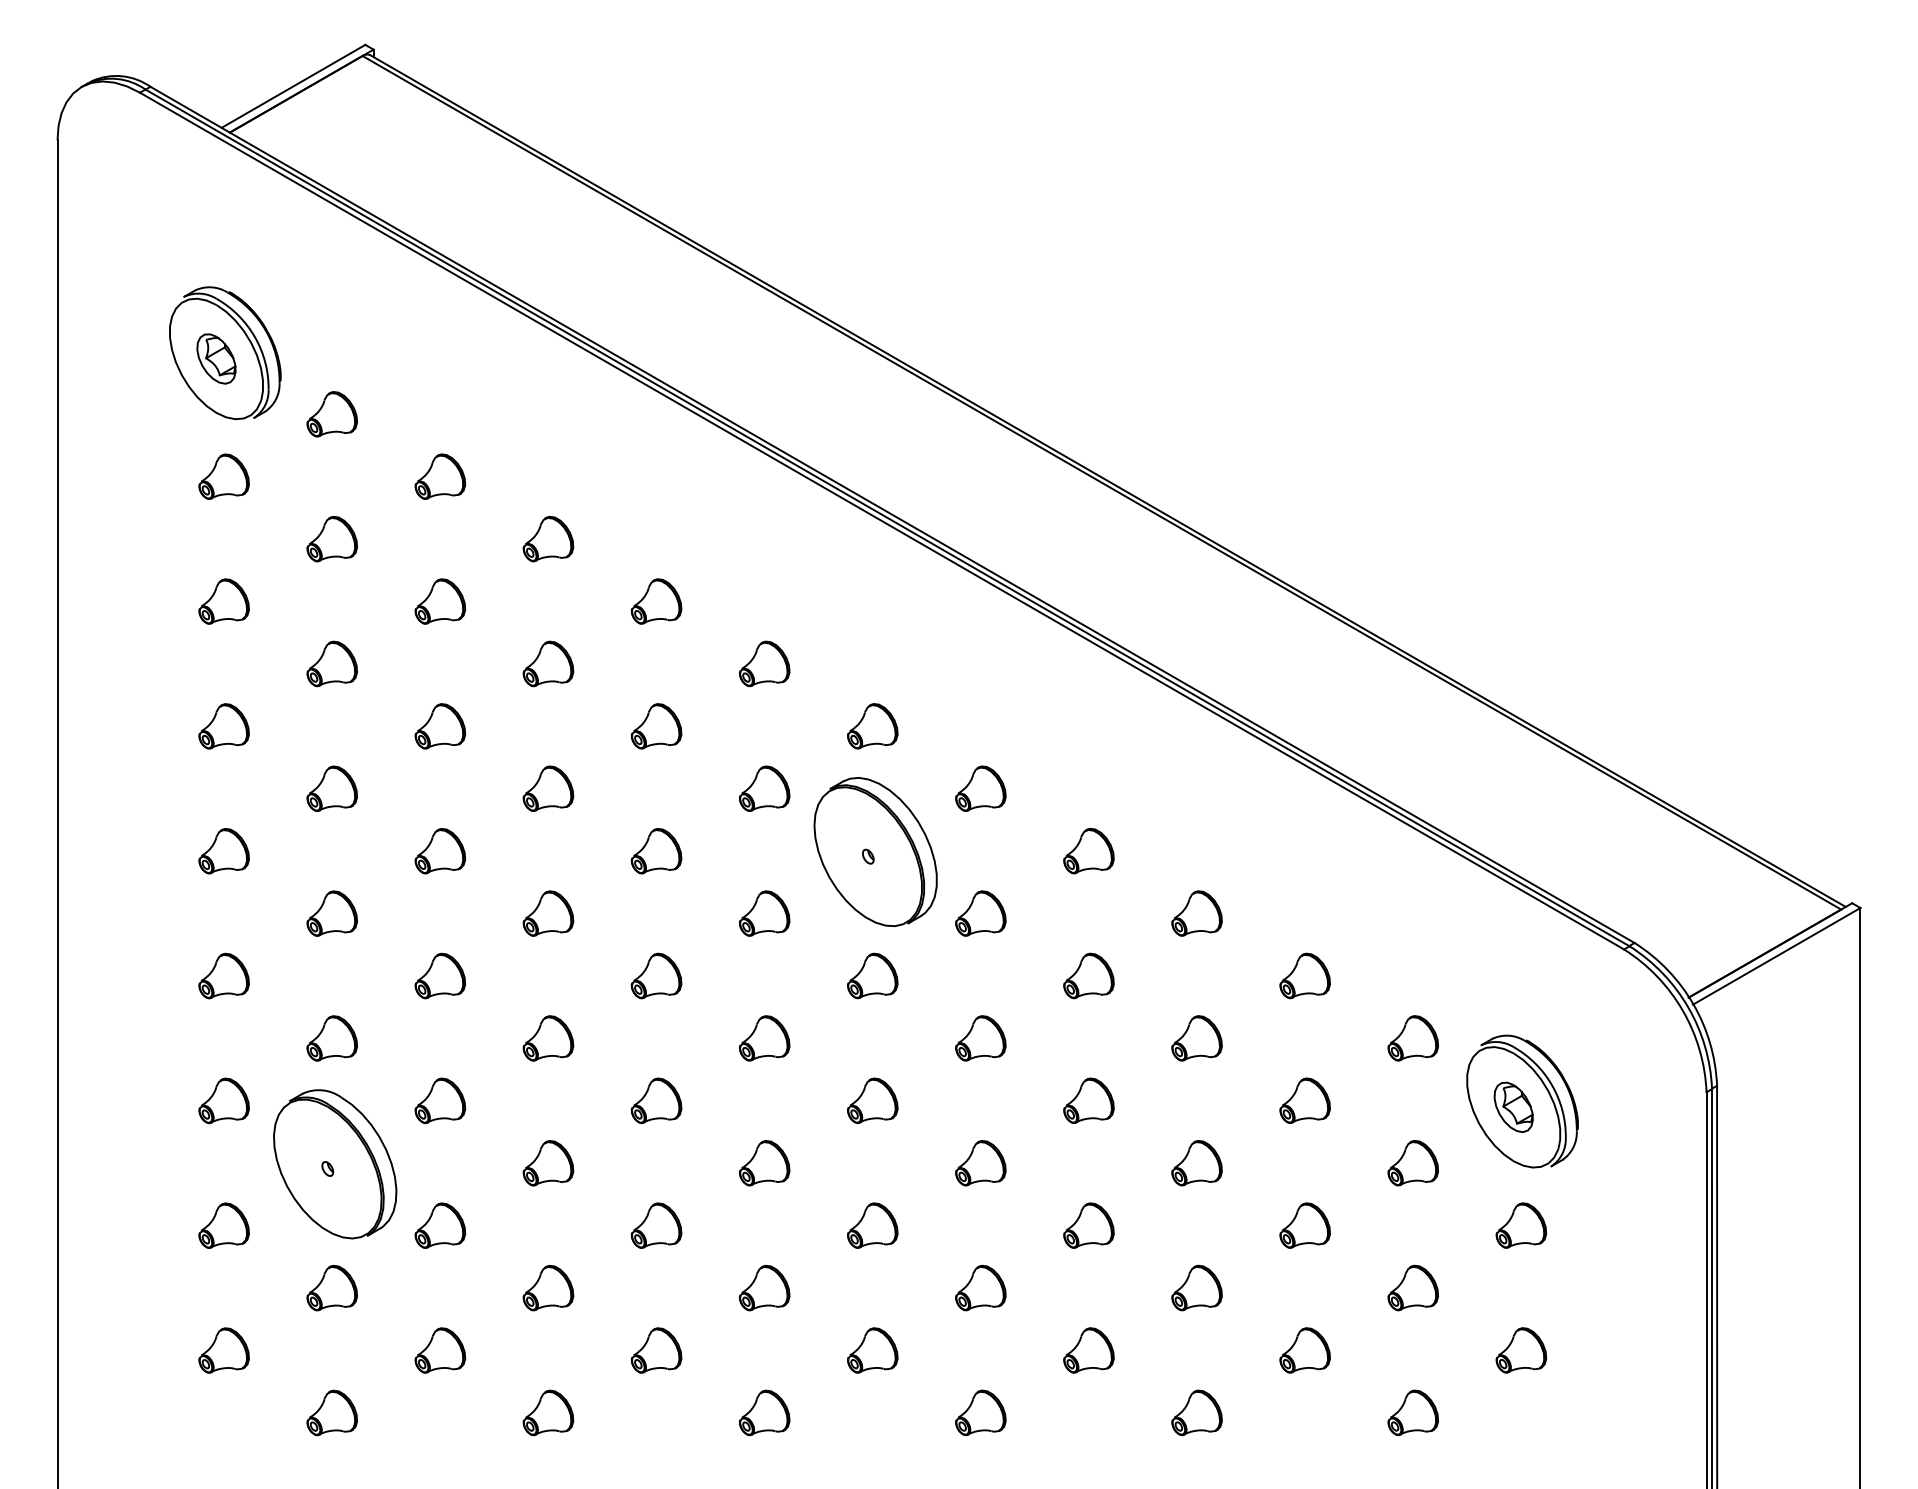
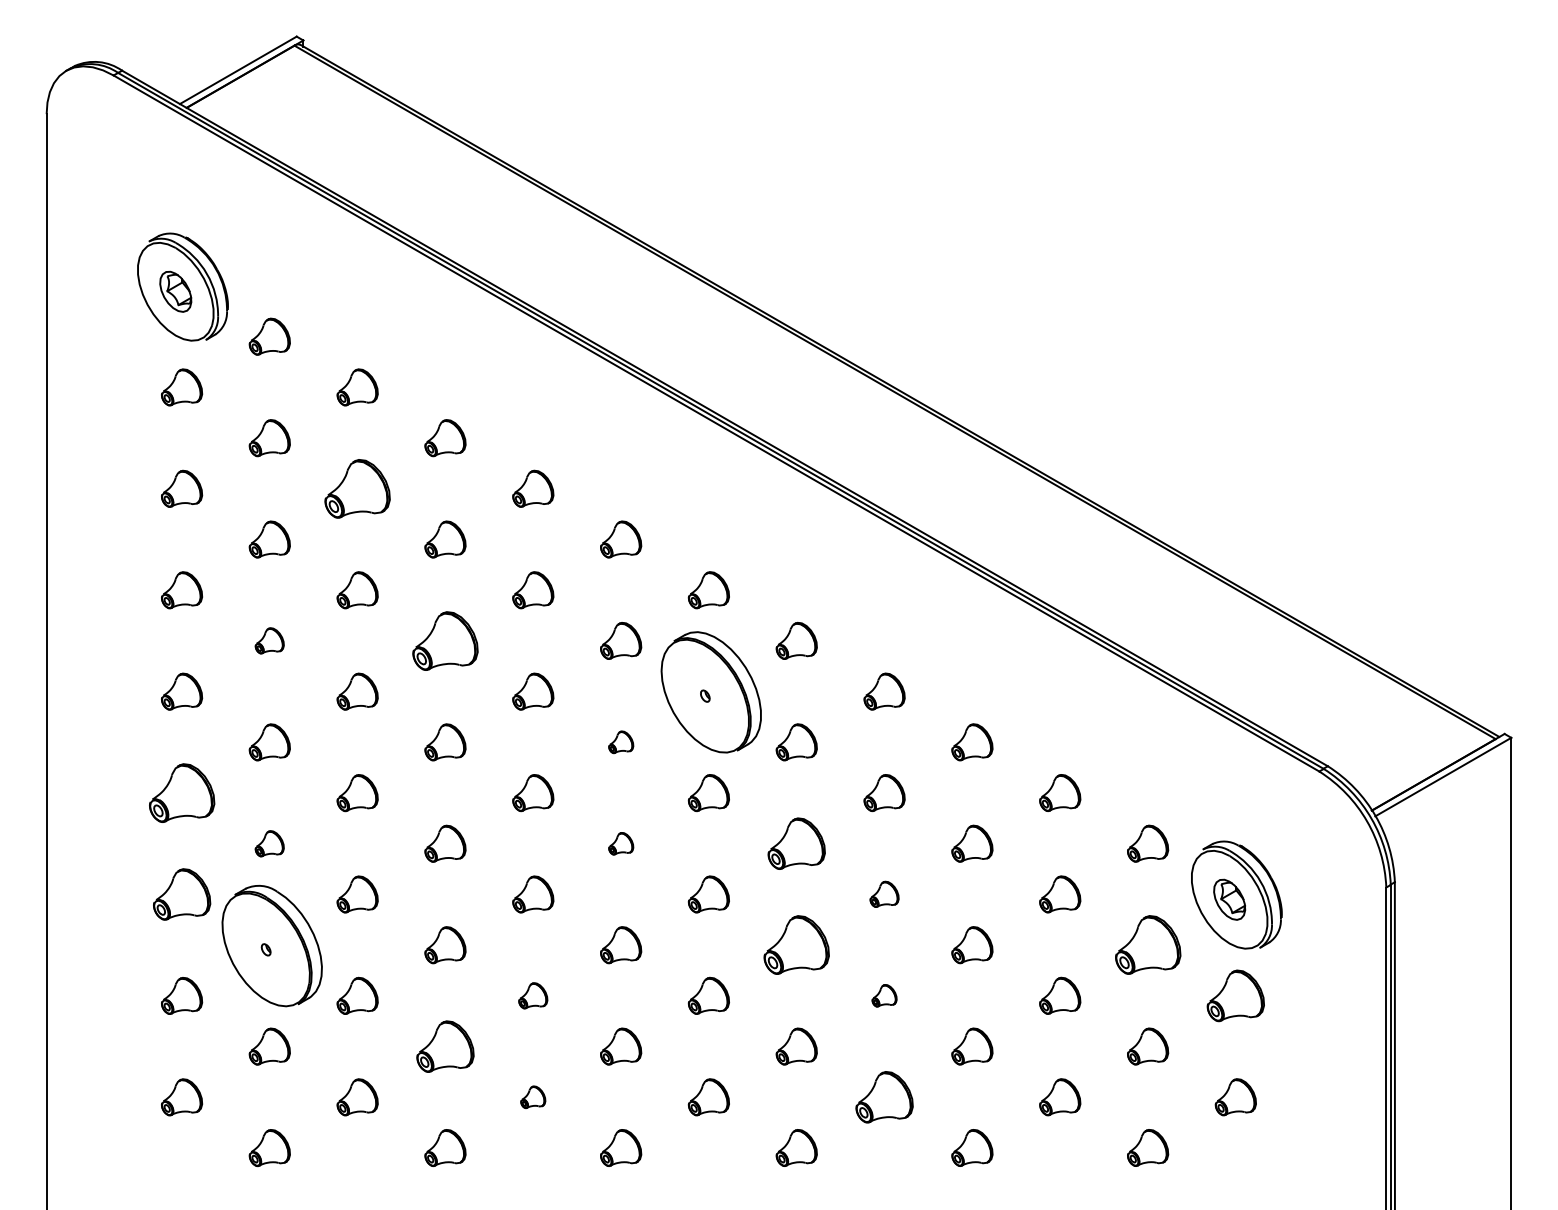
part: (440, 601) -> (357, 488), size x1.6
part: (331, 788) -> (269, 640), size x0.7
part: (548, 788) -> (445, 640), size x1.6
part: (764, 913) -> (620, 742), size x0.6
part: (223, 975) -> (181, 792), size x1.6
part: (331, 1038) -> (269, 843), size x0.7
part: (764, 1038) -> (620, 843), size x0.6
part: (980, 1038) -> (796, 843), size x1.4
part: (223, 1100) -> (181, 894), size x1.4
part: (1088, 1100) -> (884, 894), size x0.7
part: (980, 1163) -> (796, 945), size x1.6
part: (1412, 1163) -> (1147, 945), size x1.6
part: (656, 1225) -> (533, 995), size x0.7
part: (1088, 1225) -> (884, 995), size x0.6
part: (1521, 1225) -> (1235, 995), size x1.4
part: (548, 1287) -> (445, 1046), size x1.4
part: (656, 1350) -> (533, 1097), size x0.6
part: (1088, 1350) -> (884, 1097), size x1.4

